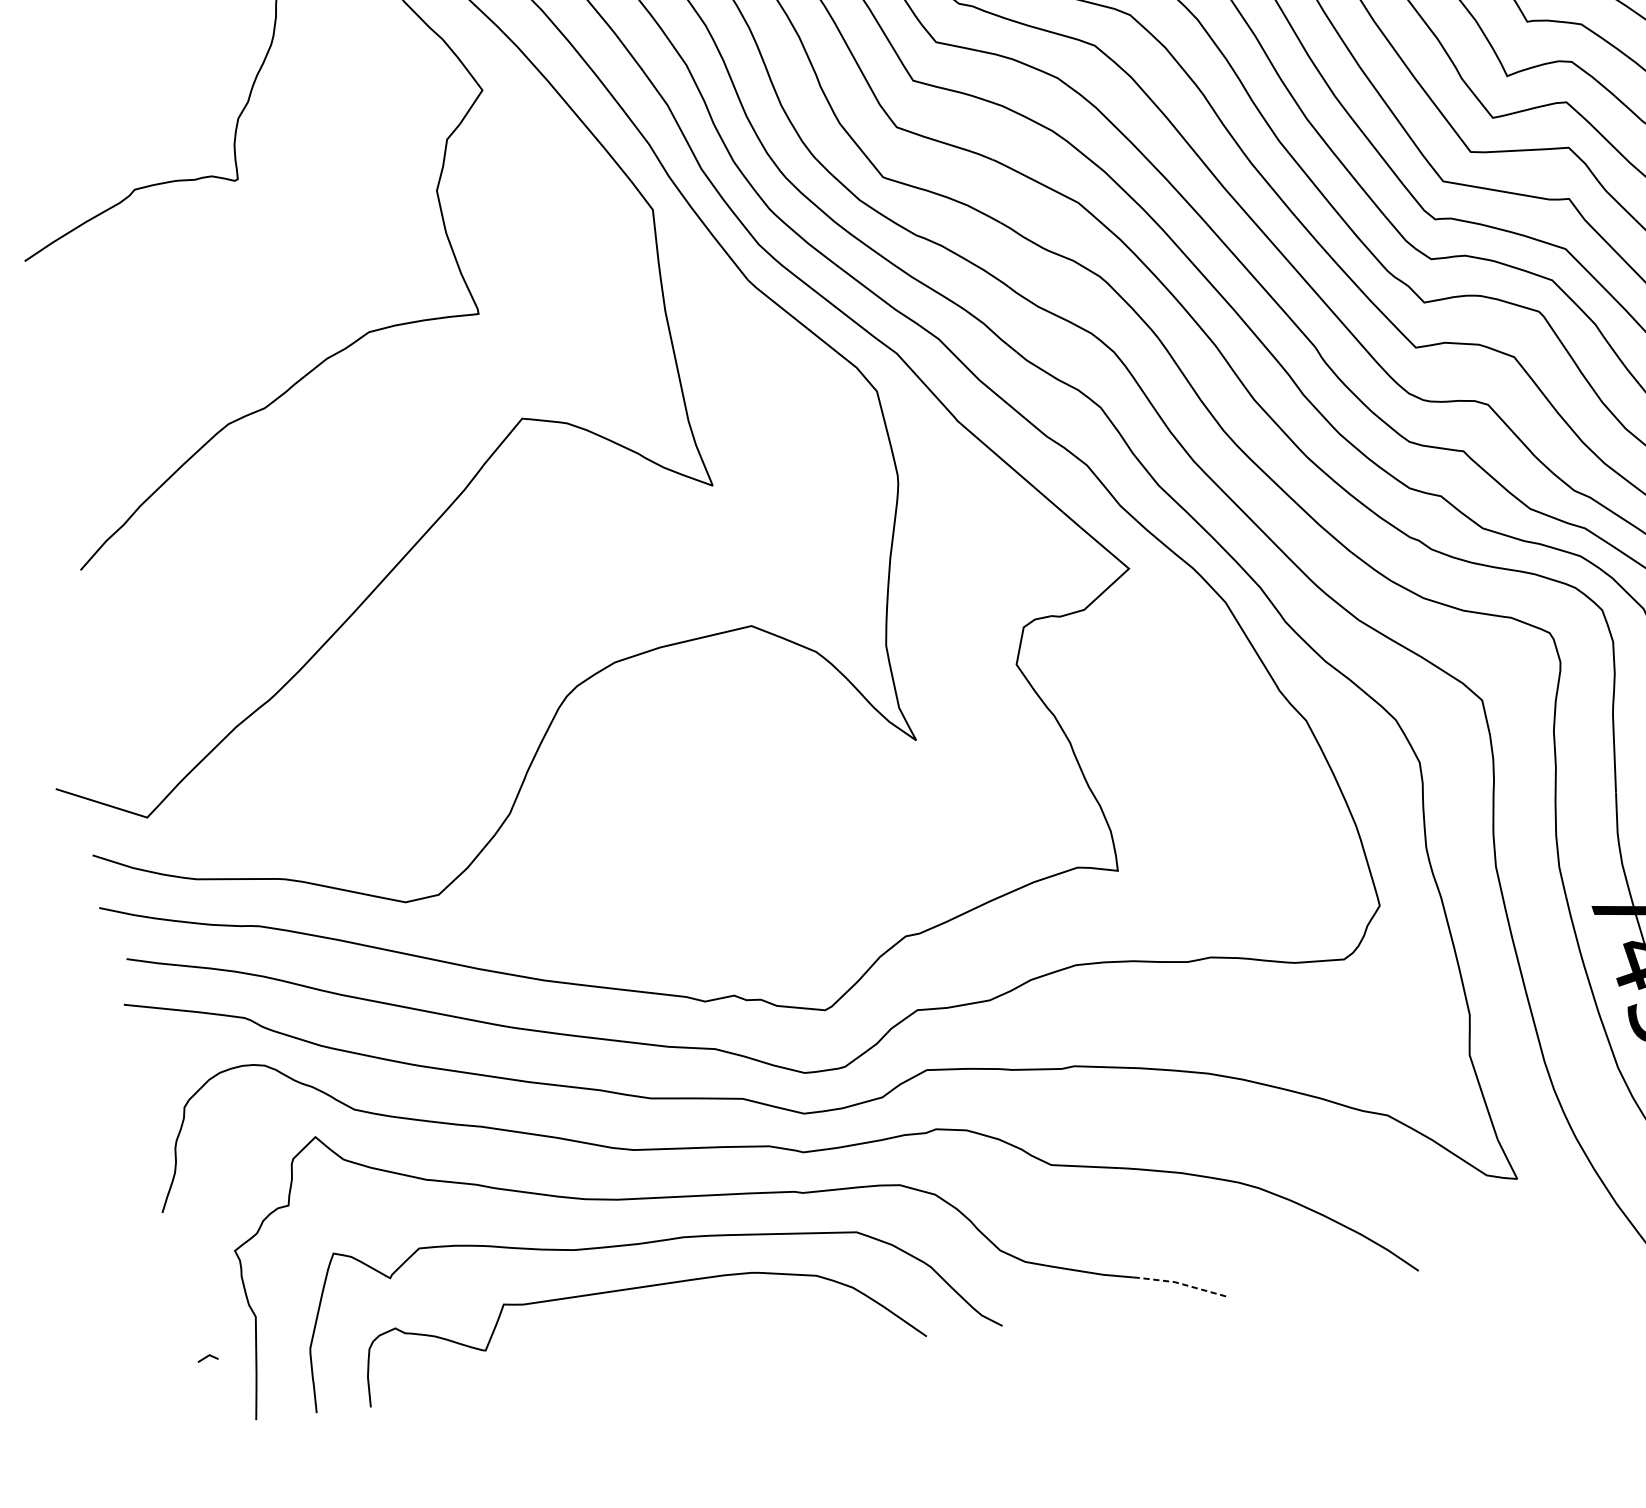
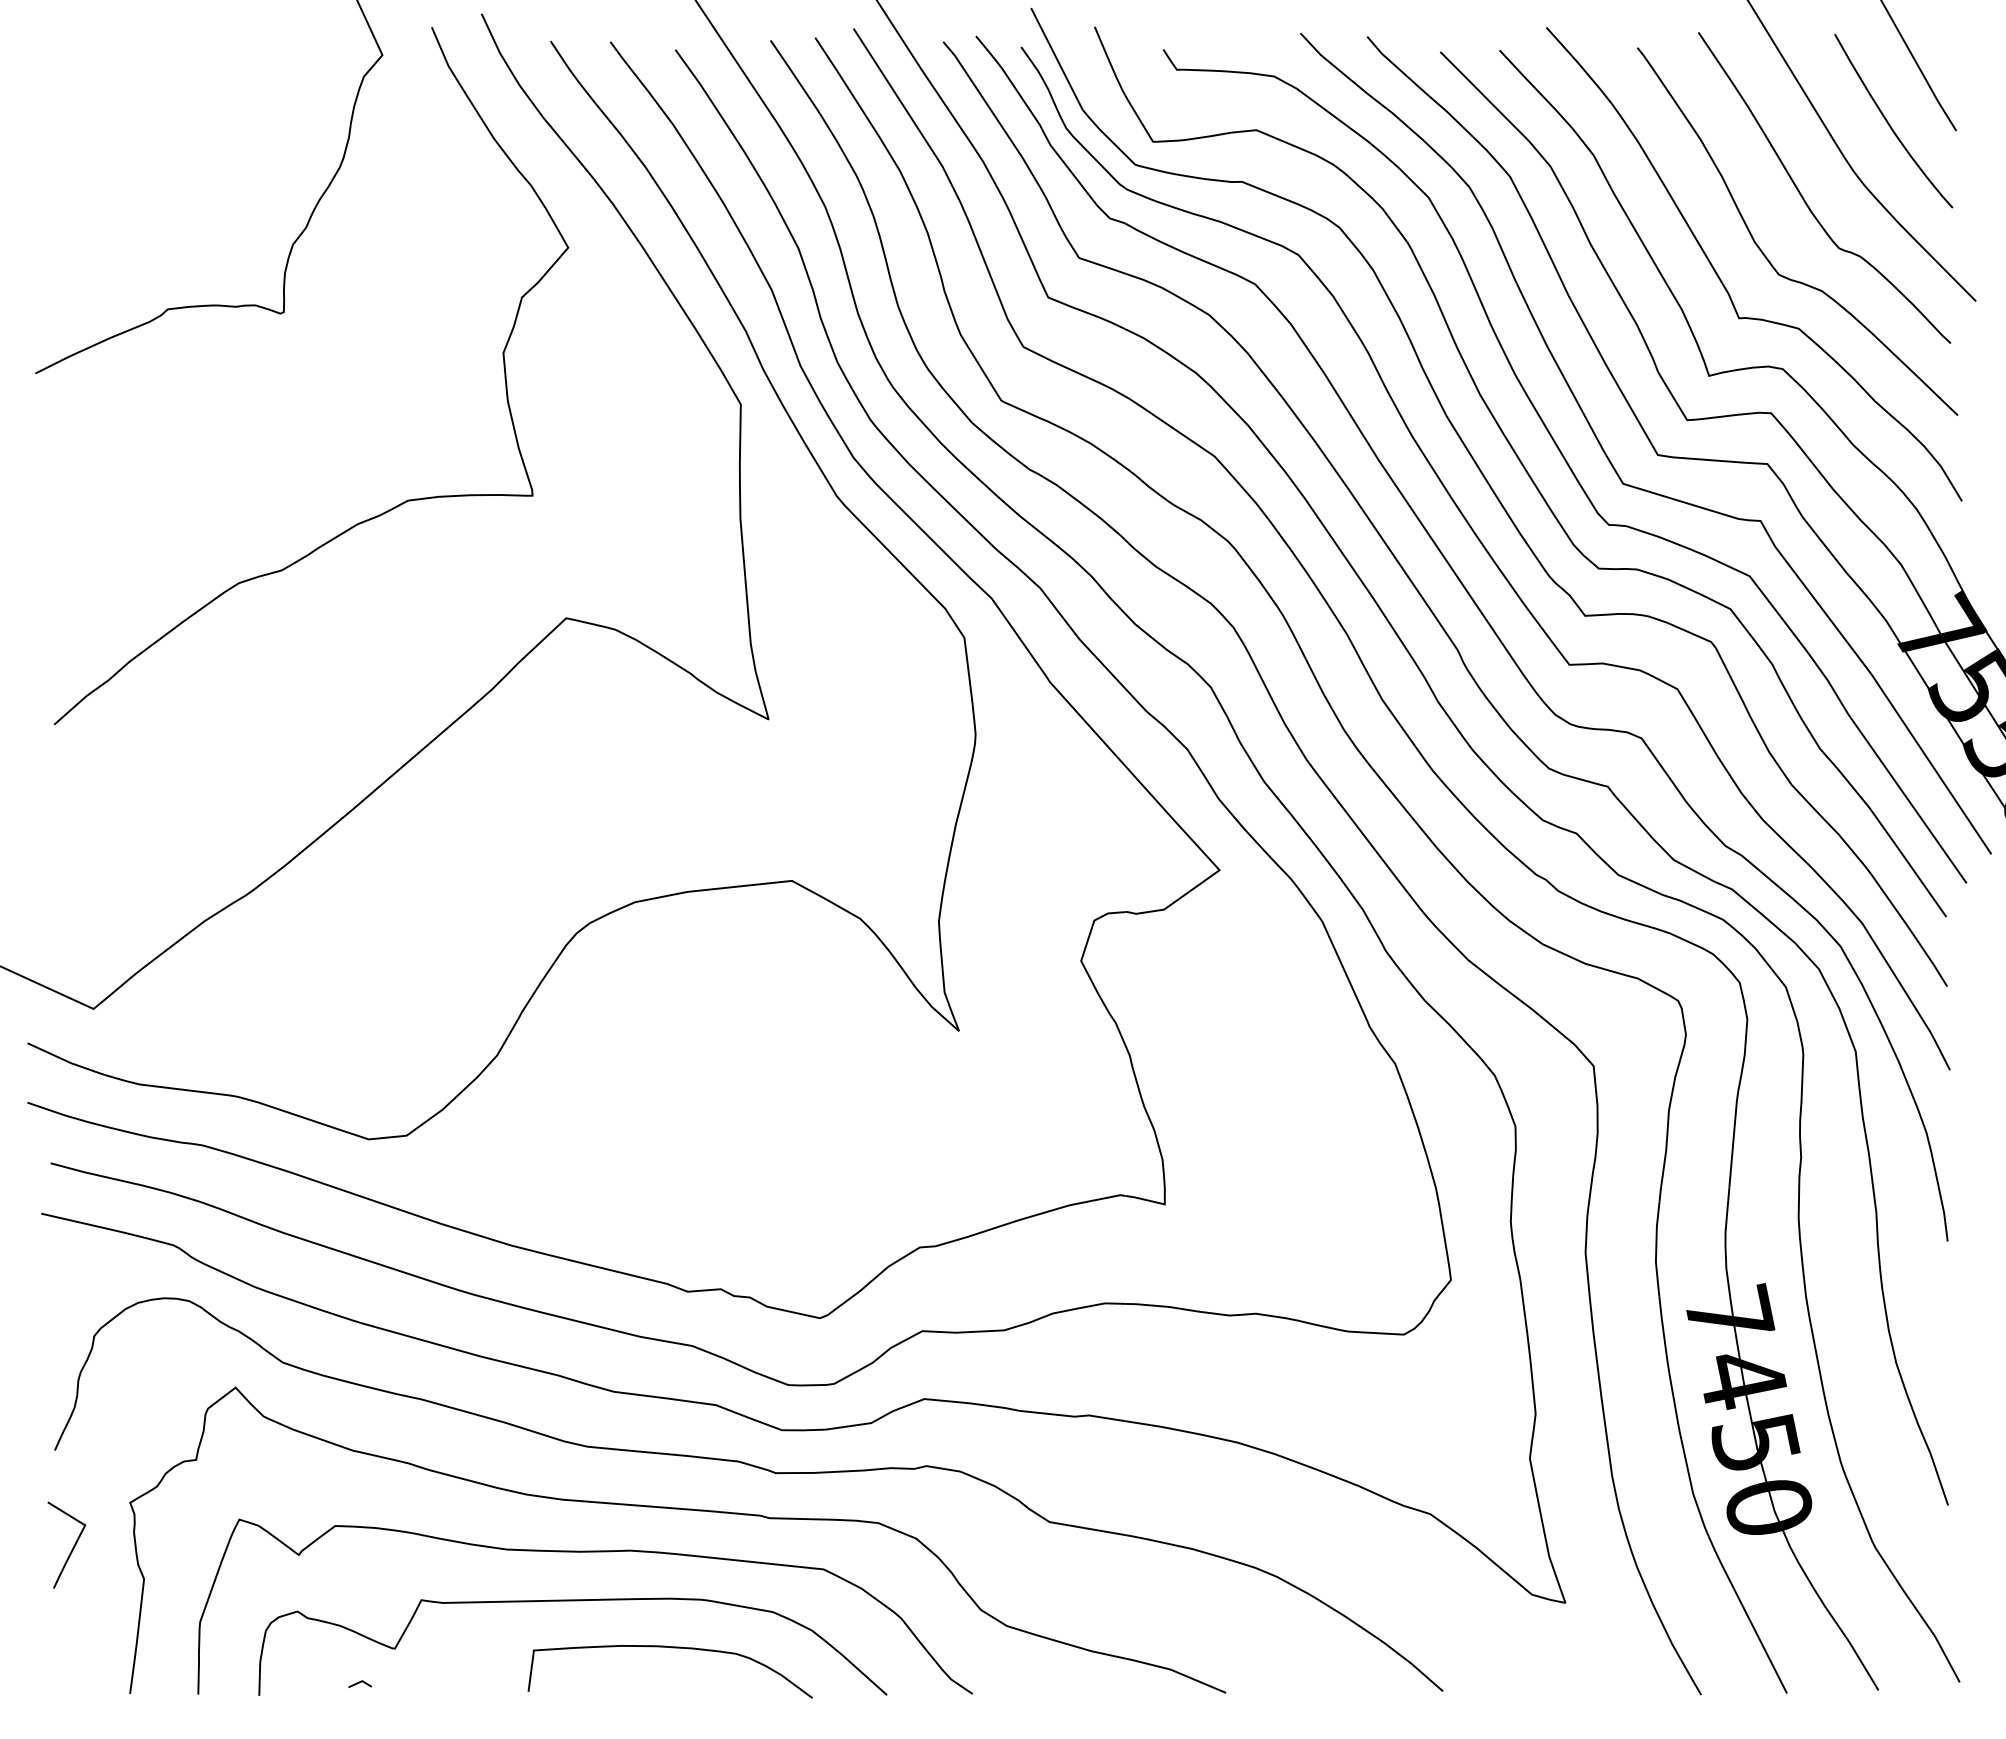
line: (1179, 1283) -> (1175, 1671), dashed -> solid
curve: (188, 1296) -> (72, 1547), added
curve: (730, 1319) -> (671, 1648), added
line: (207, 1357) -> (359, 1683), moved

